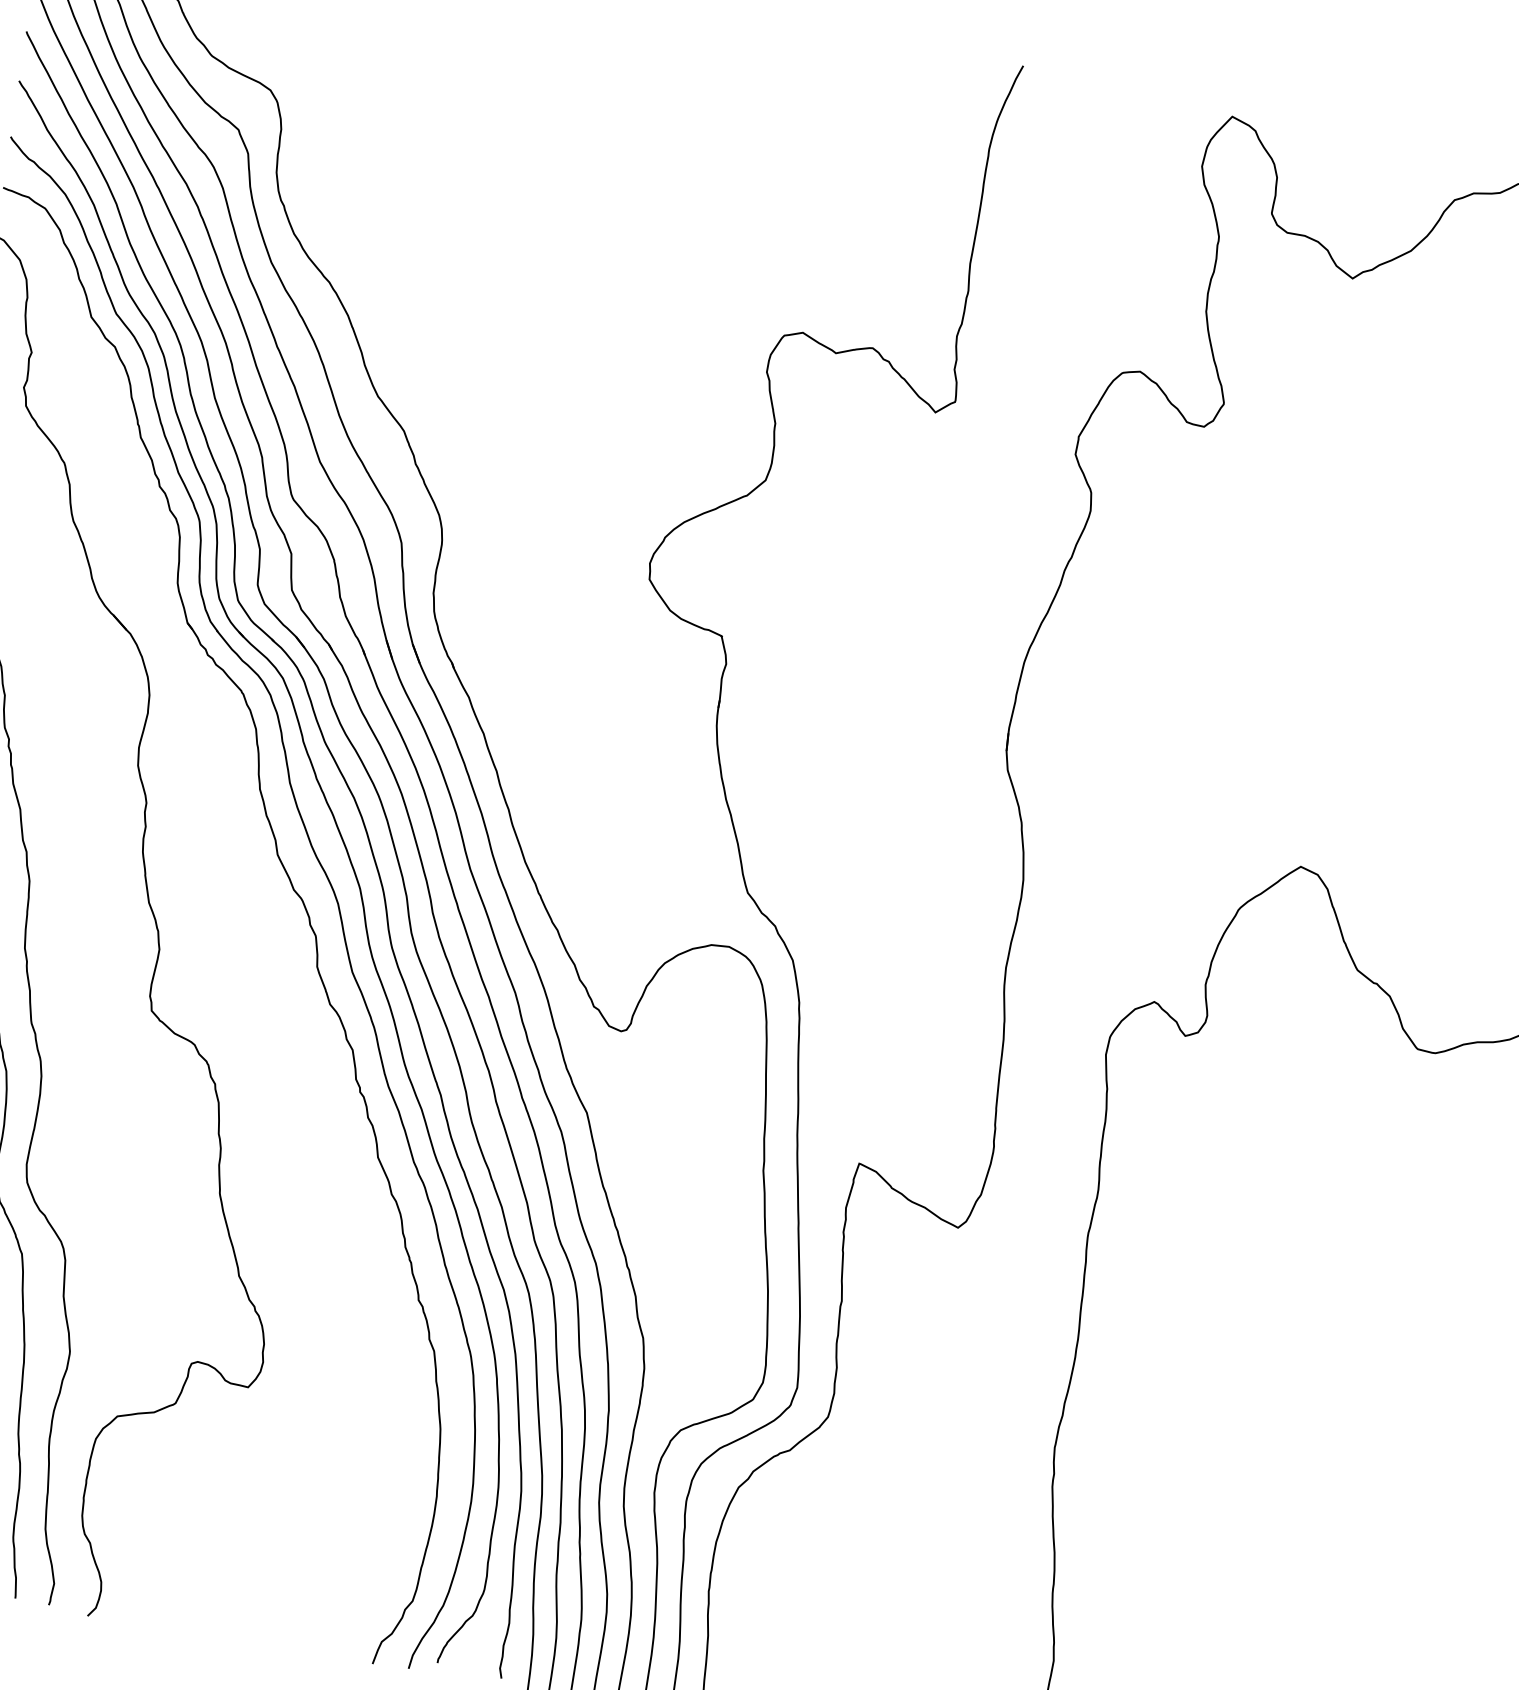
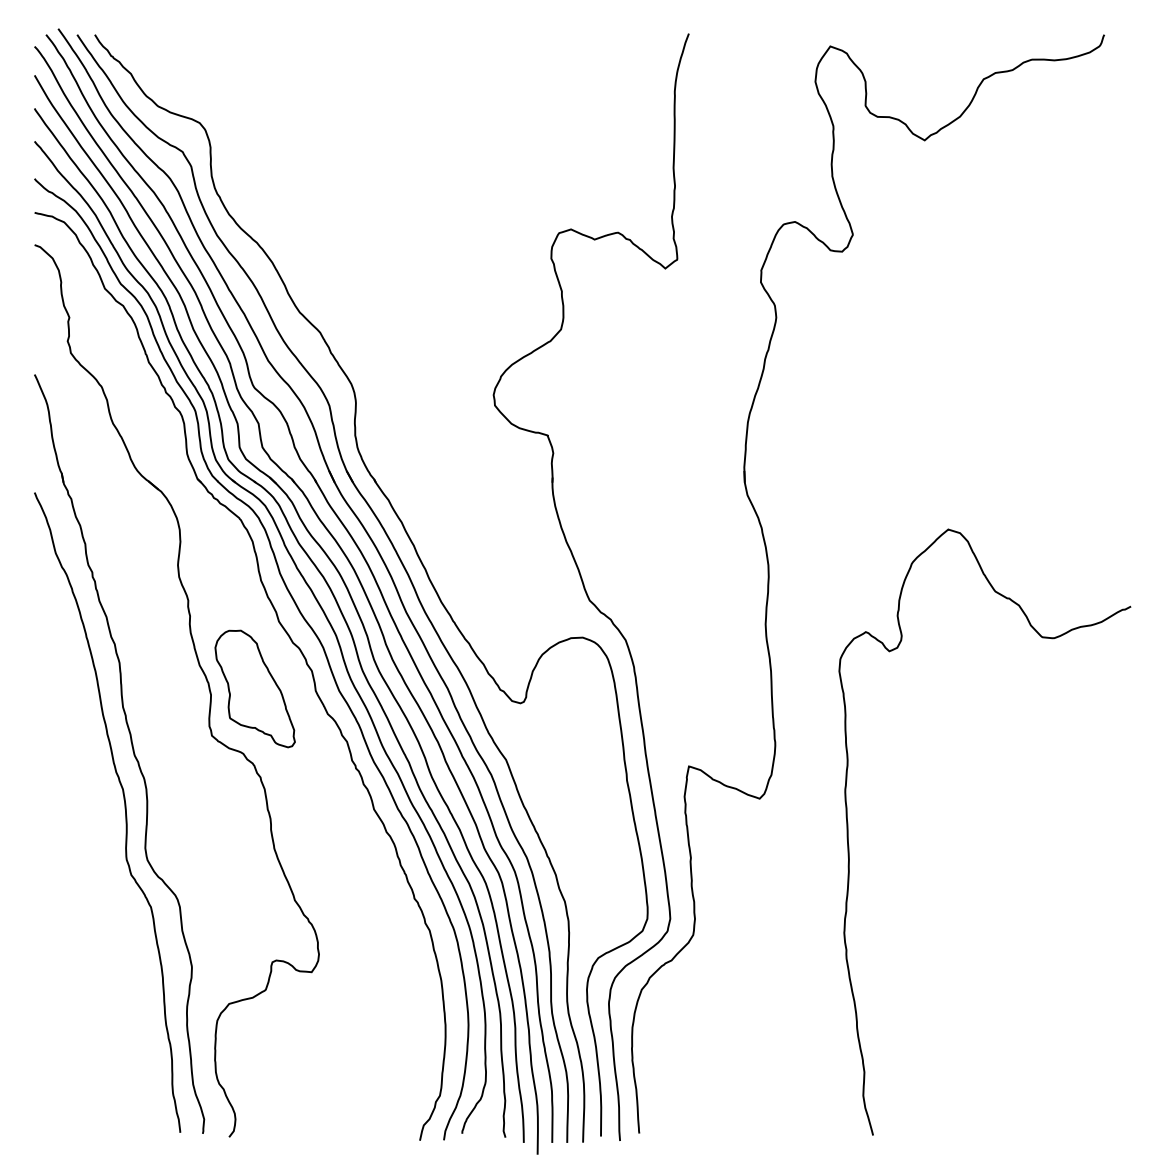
part: (225, 949) -> (254, 688), added

